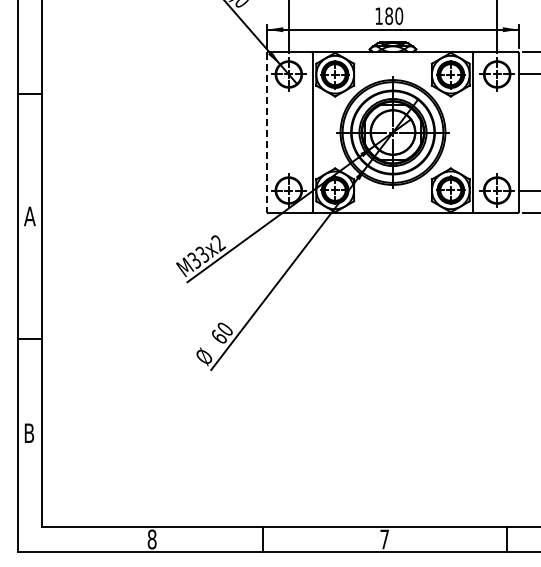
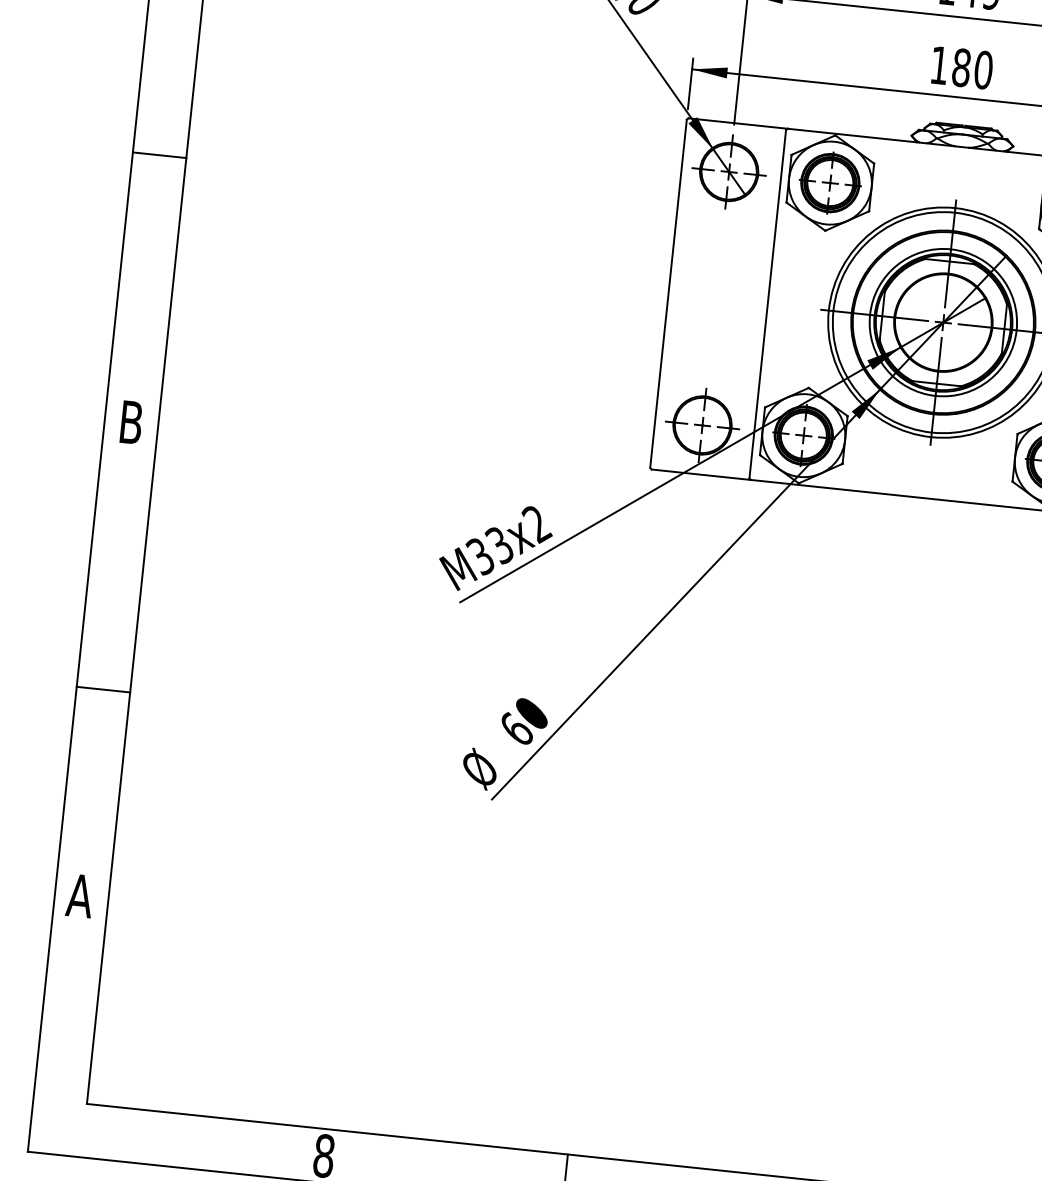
line: (267, 132) -> (669, 293), dashed -> solid
text: (29, 216) -> (130, 422), A -> B
text: (29, 432) -> (80, 894), B -> A

